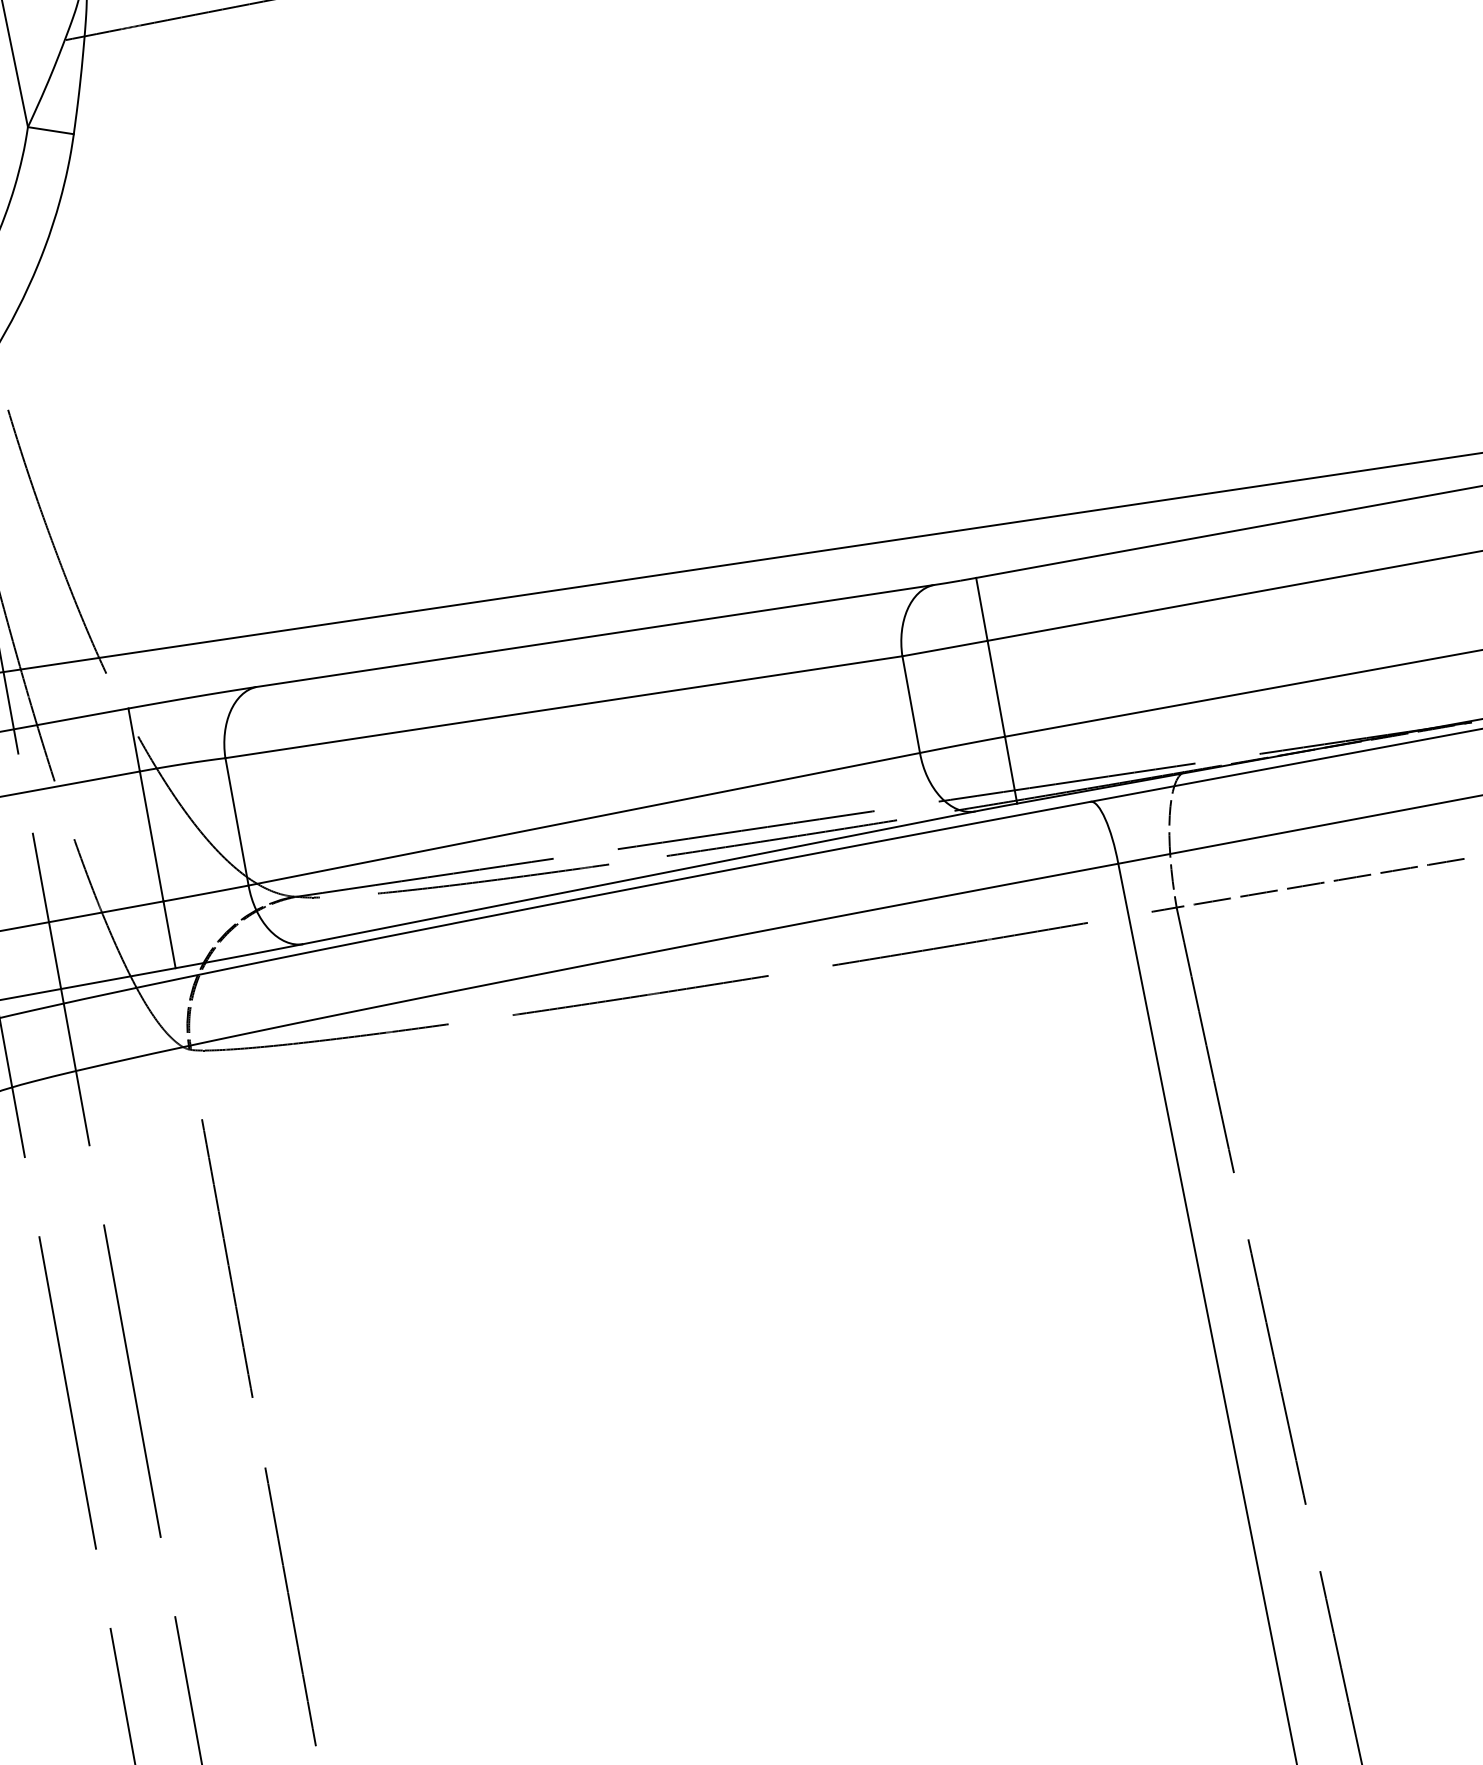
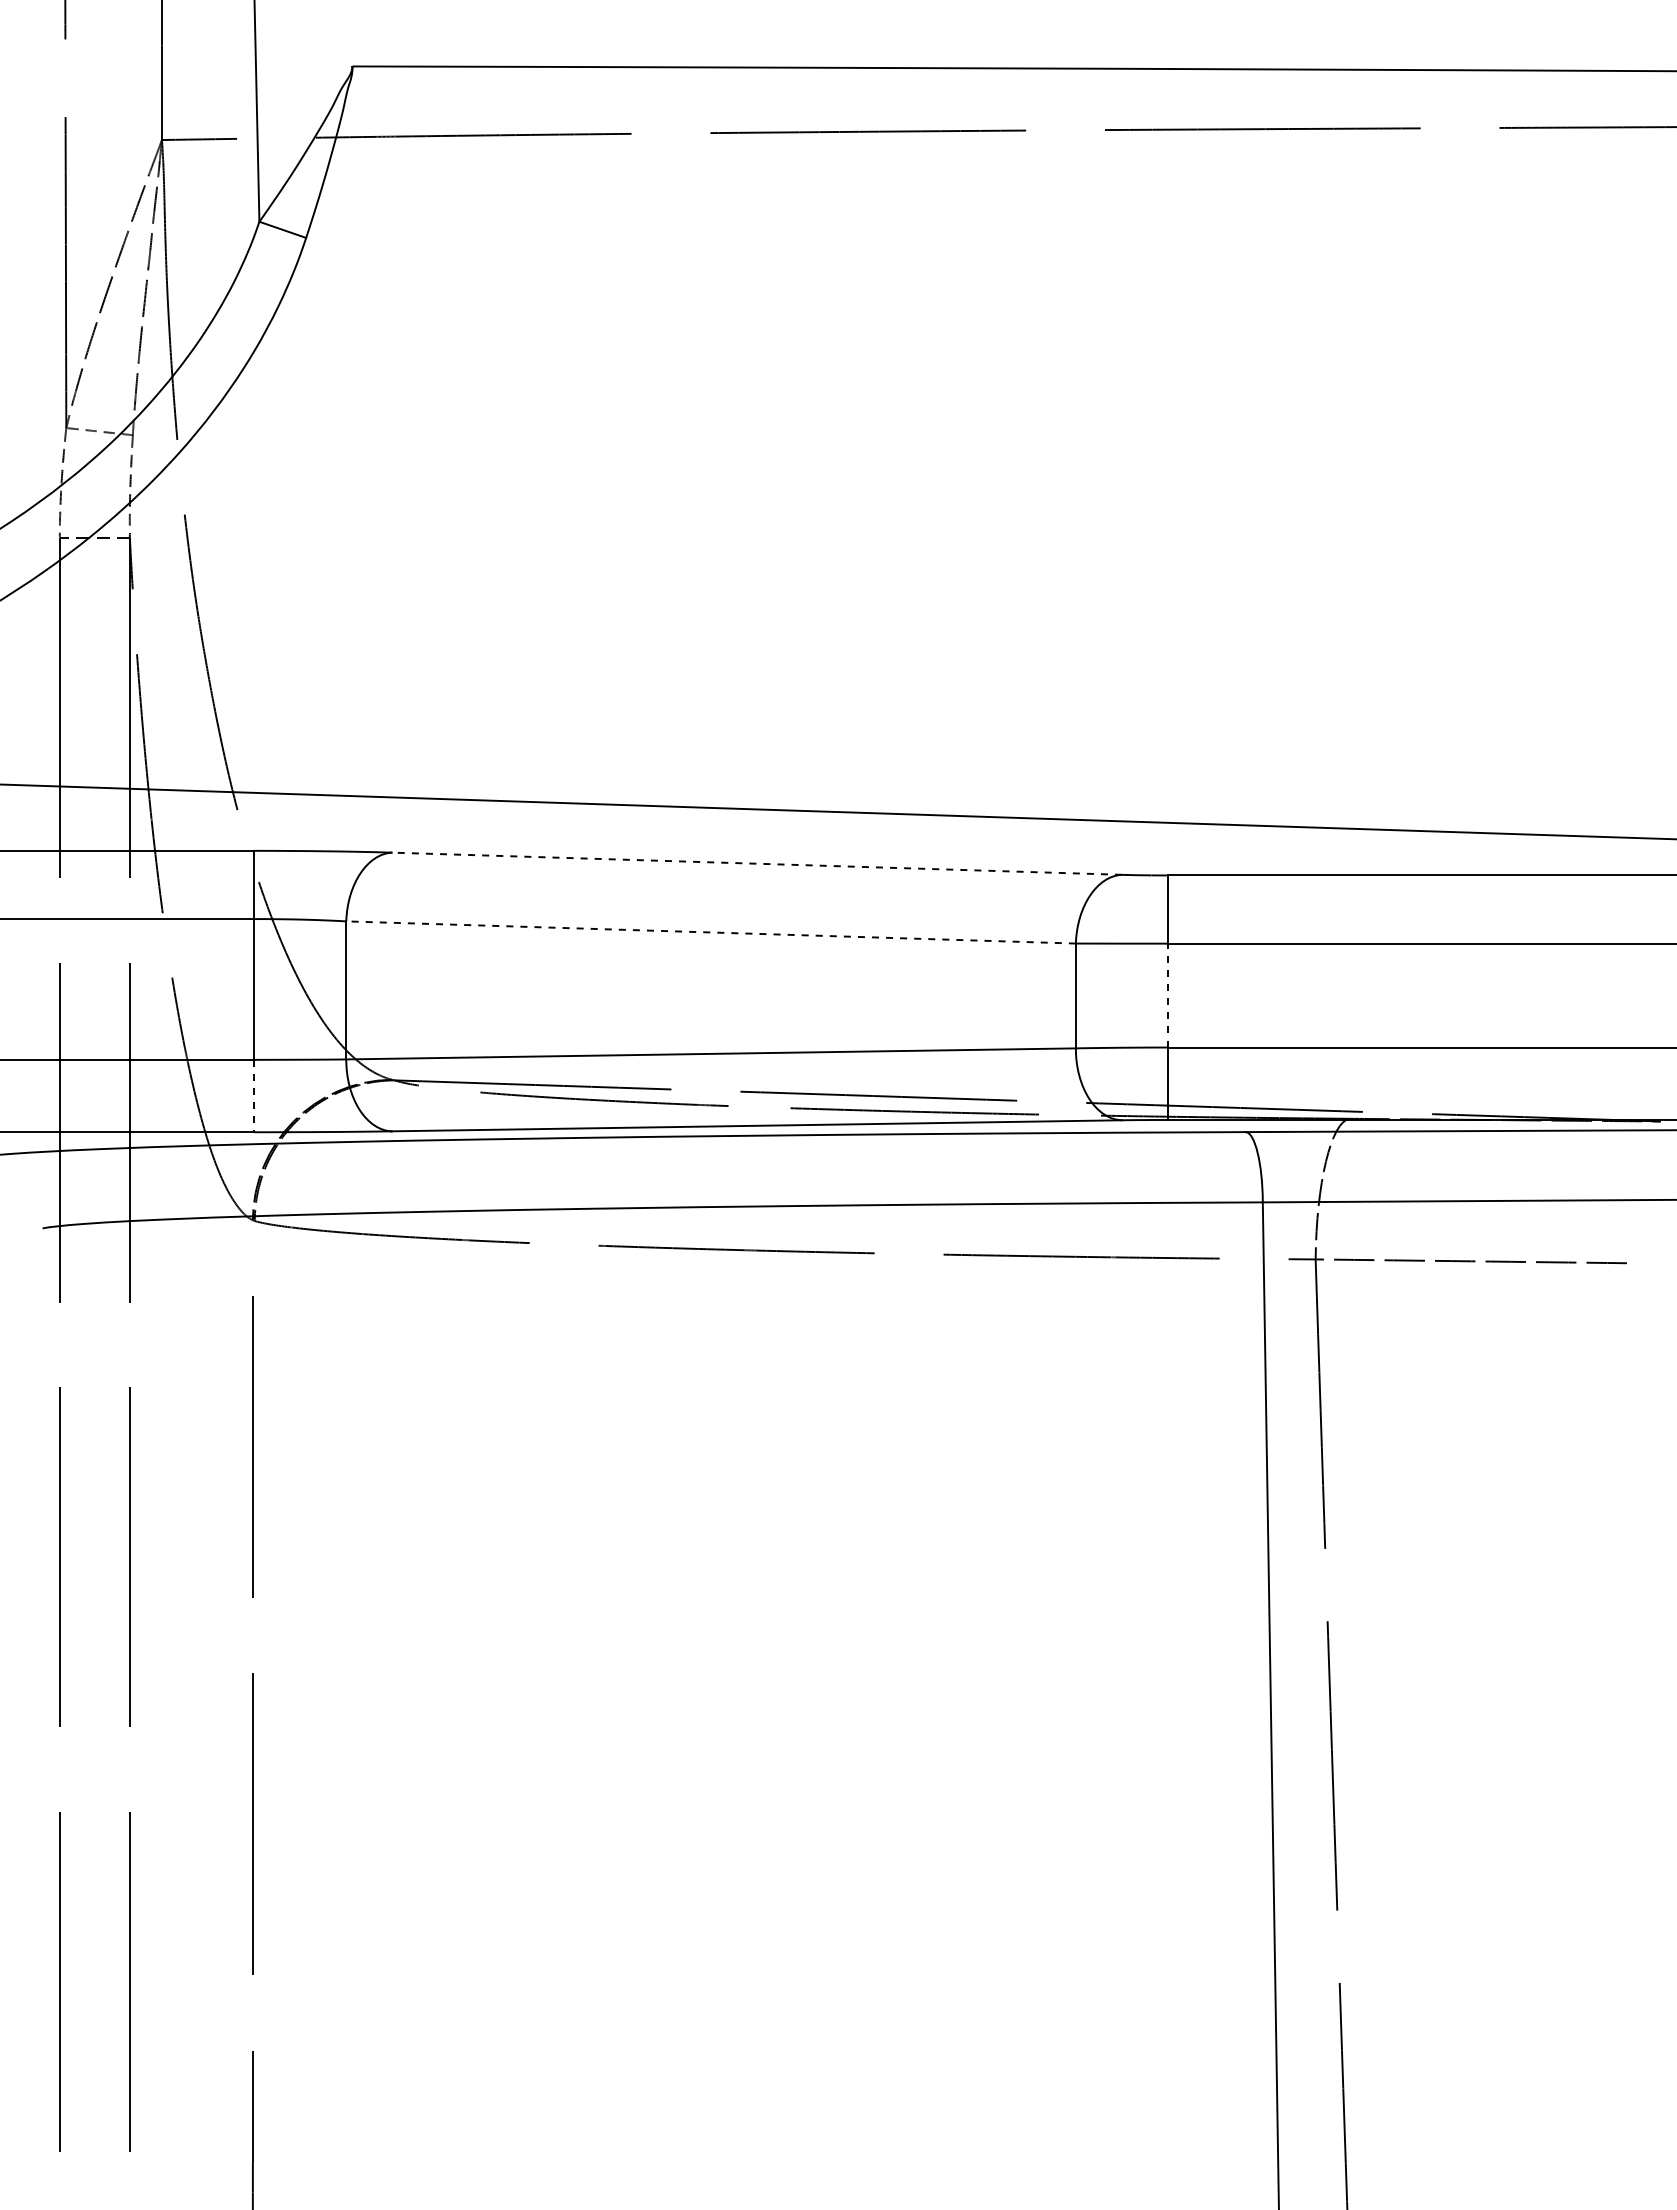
line: (595, 635) -> (757, 863), solid -> dashed
line: (996, 688) -> (1168, 995), solid -> dashed
line: (564, 707) -> (711, 932), solid -> dashed
line: (170, 935) -> (254, 1096), solid -> dashed

